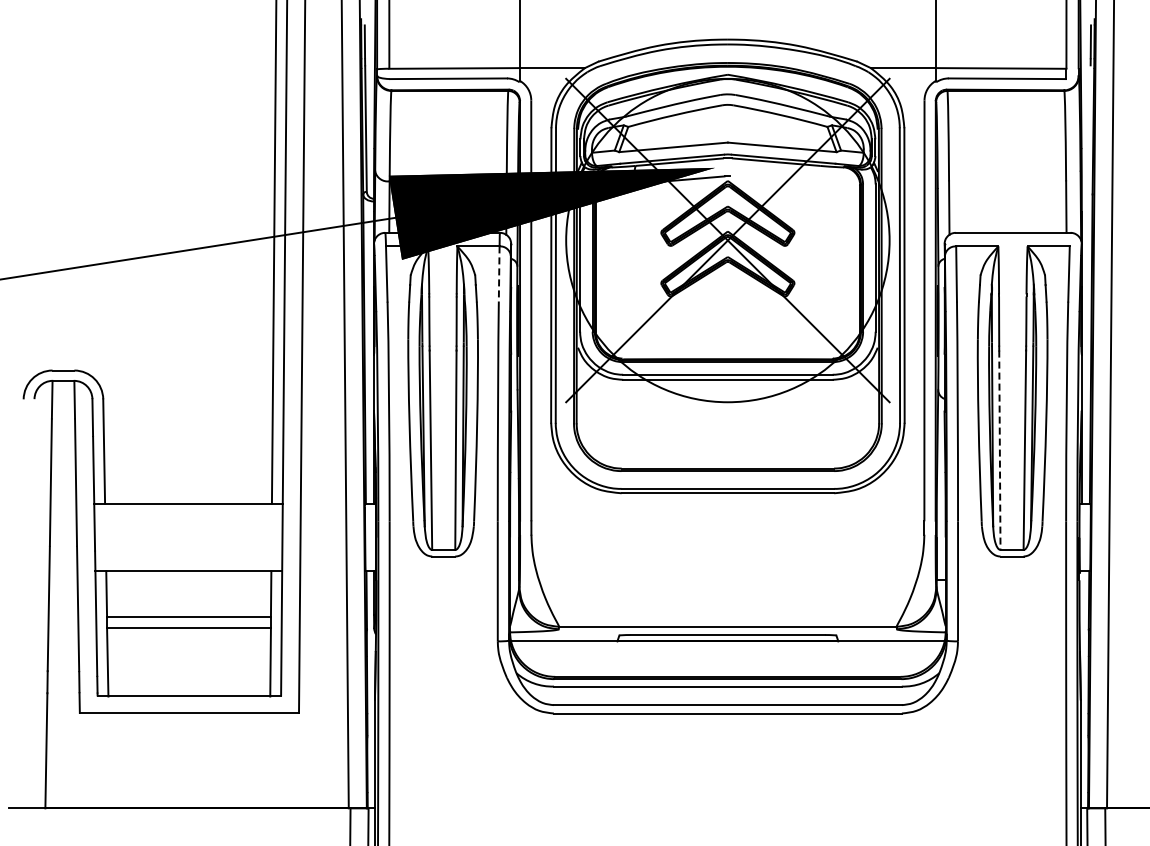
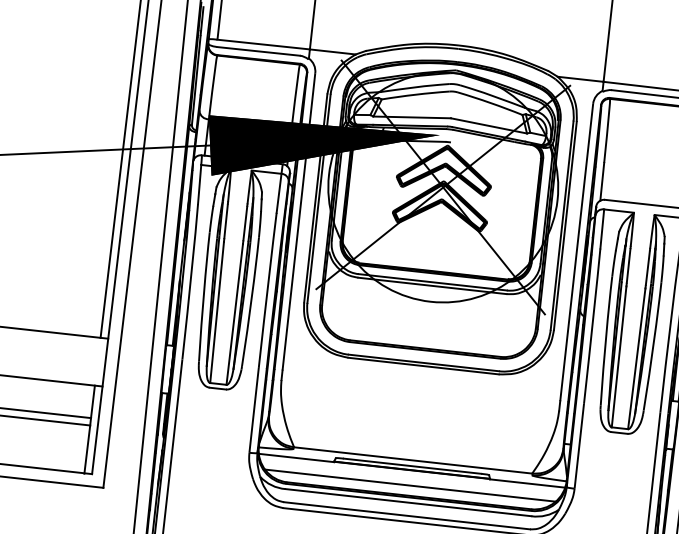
line: (499, 274) -> (279, 193), dashed -> solid
line: (999, 450) -> (618, 357), dashed -> solid
line: (727, 662) -> (410, 485), added

